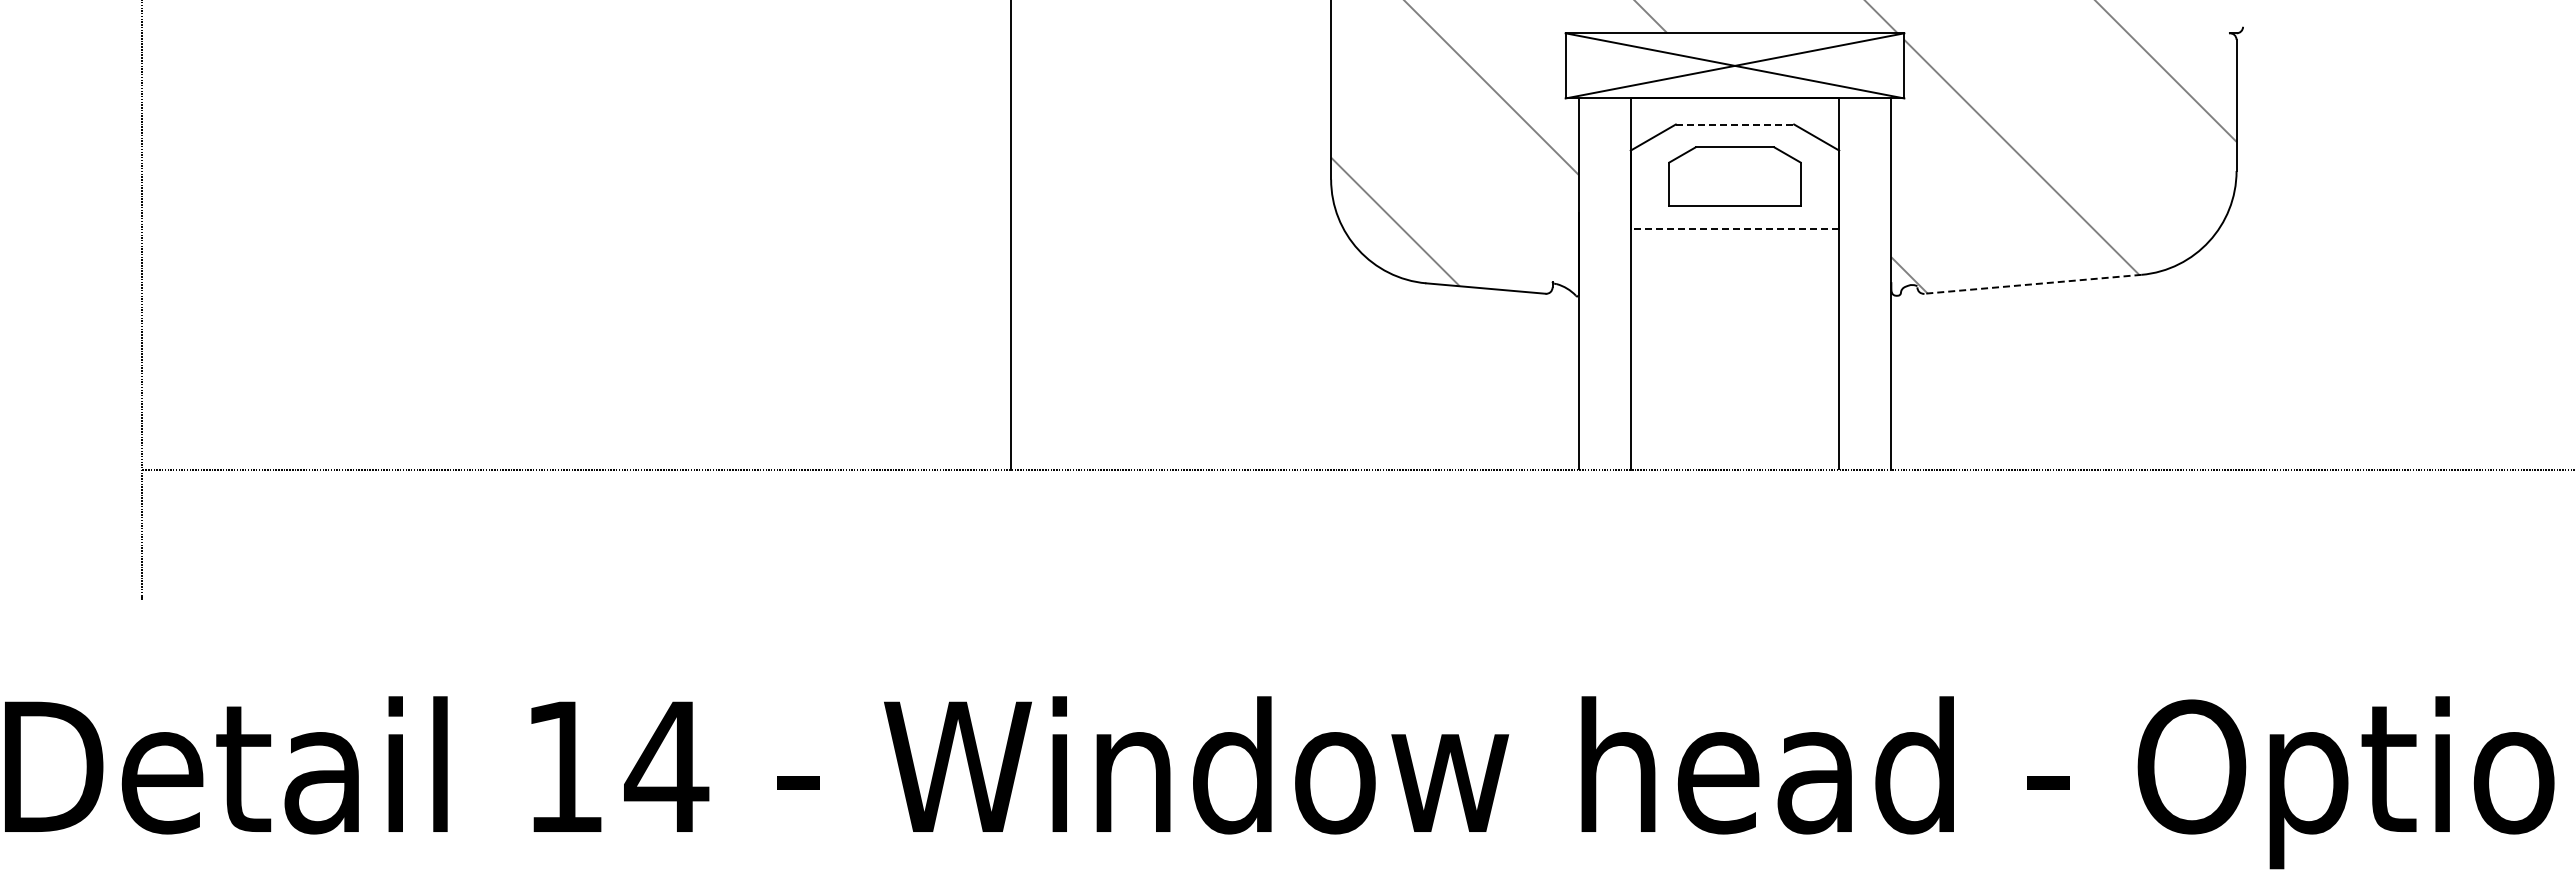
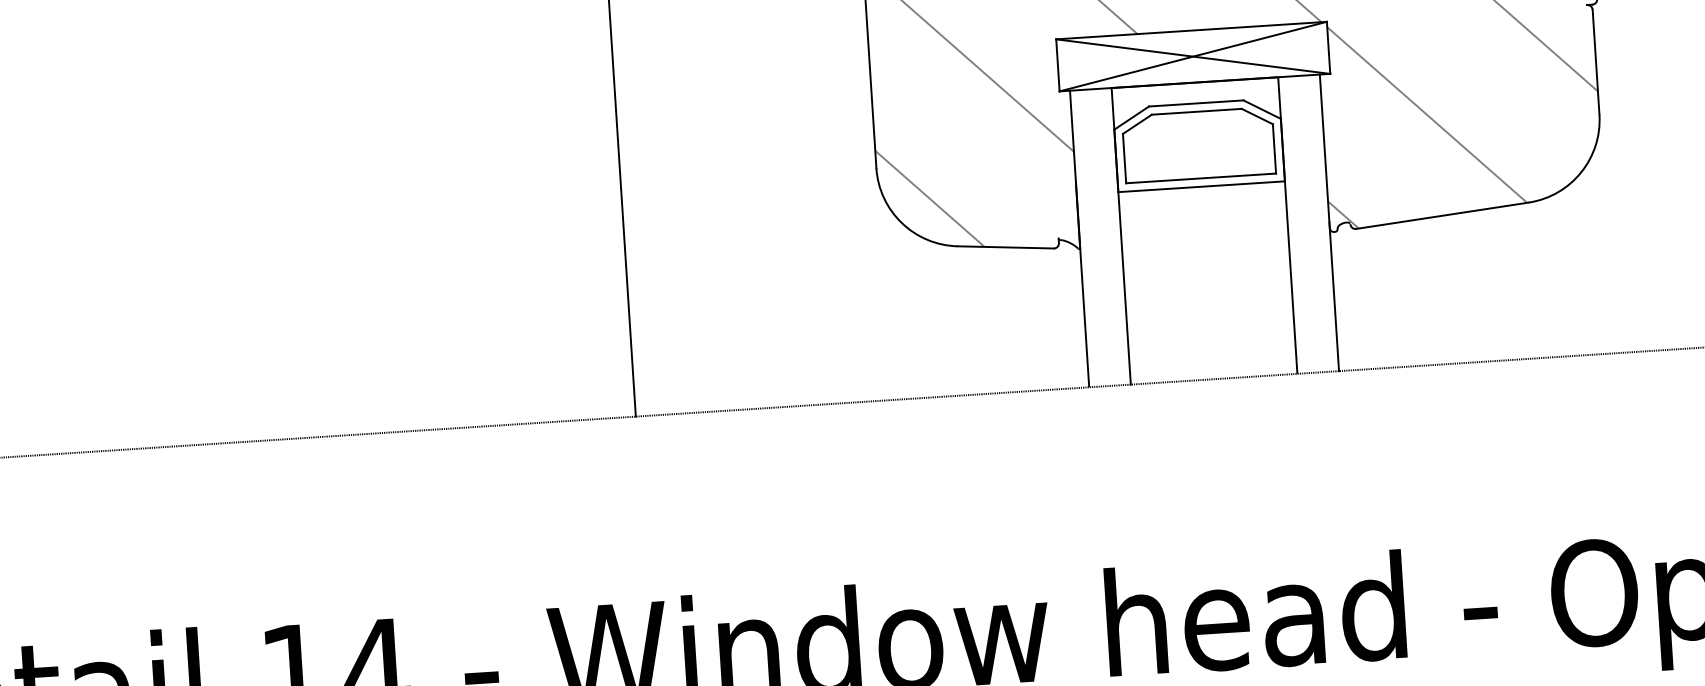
line: (1735, 124) -> (1196, 103), dashed -> solid
part: (1734, 176) -> (1198, 145), size x1.43
line: (1734, 228) -> (1201, 186), dashed -> solid
line: (2032, 284) -> (1442, 215), dashed -> solid

